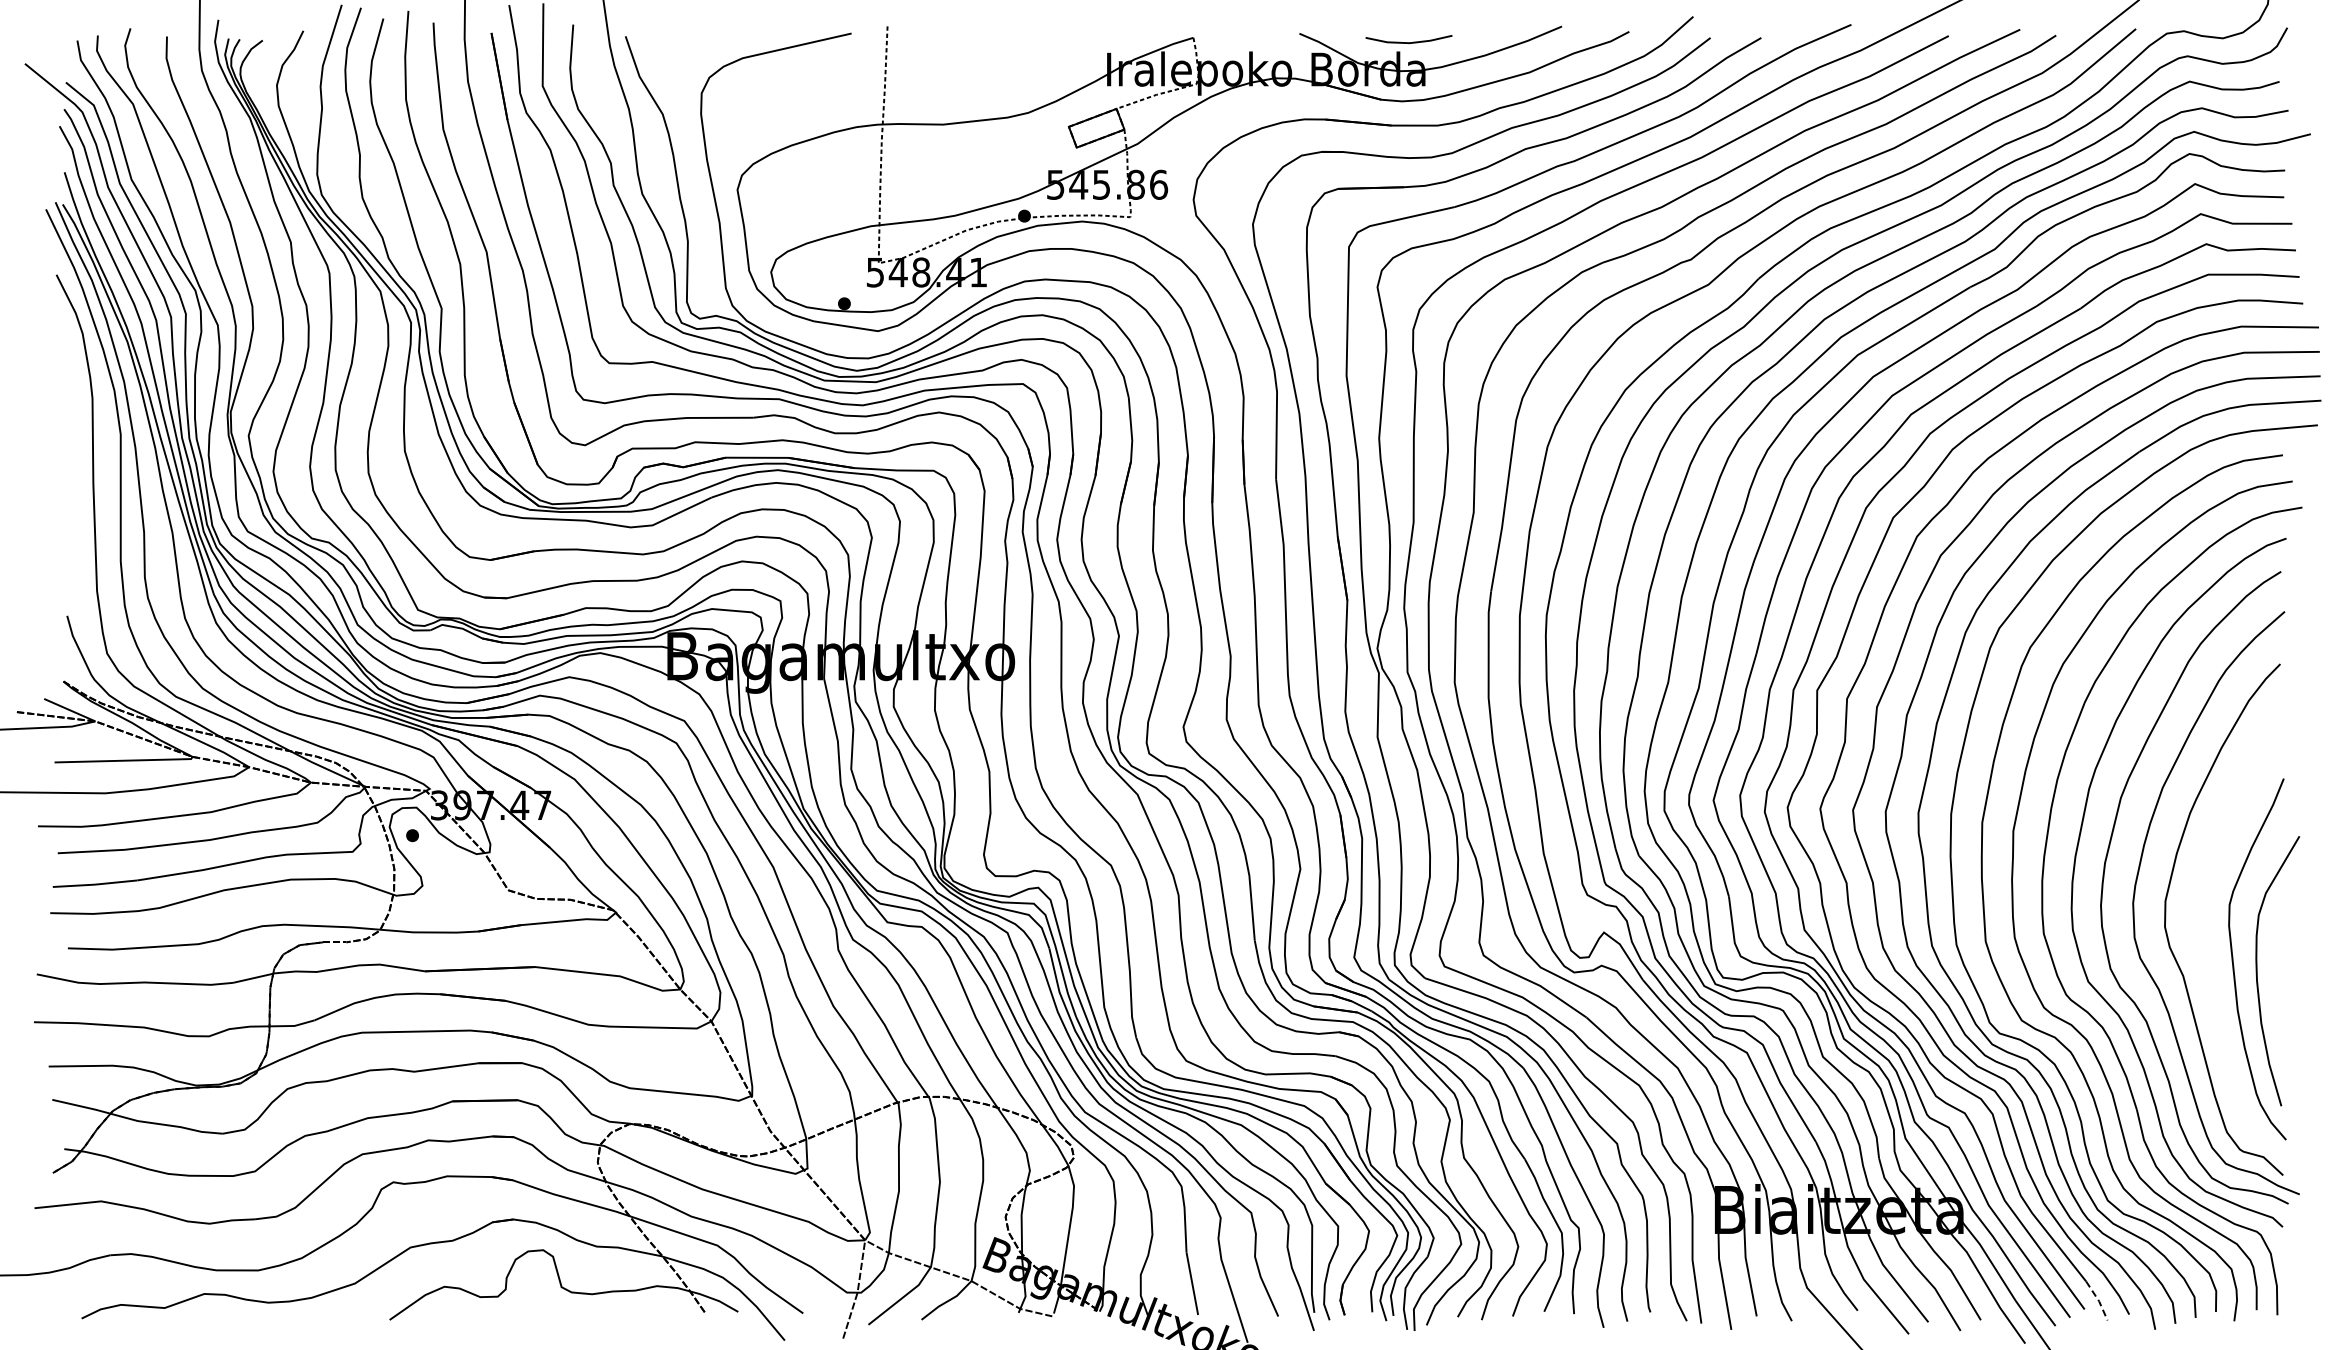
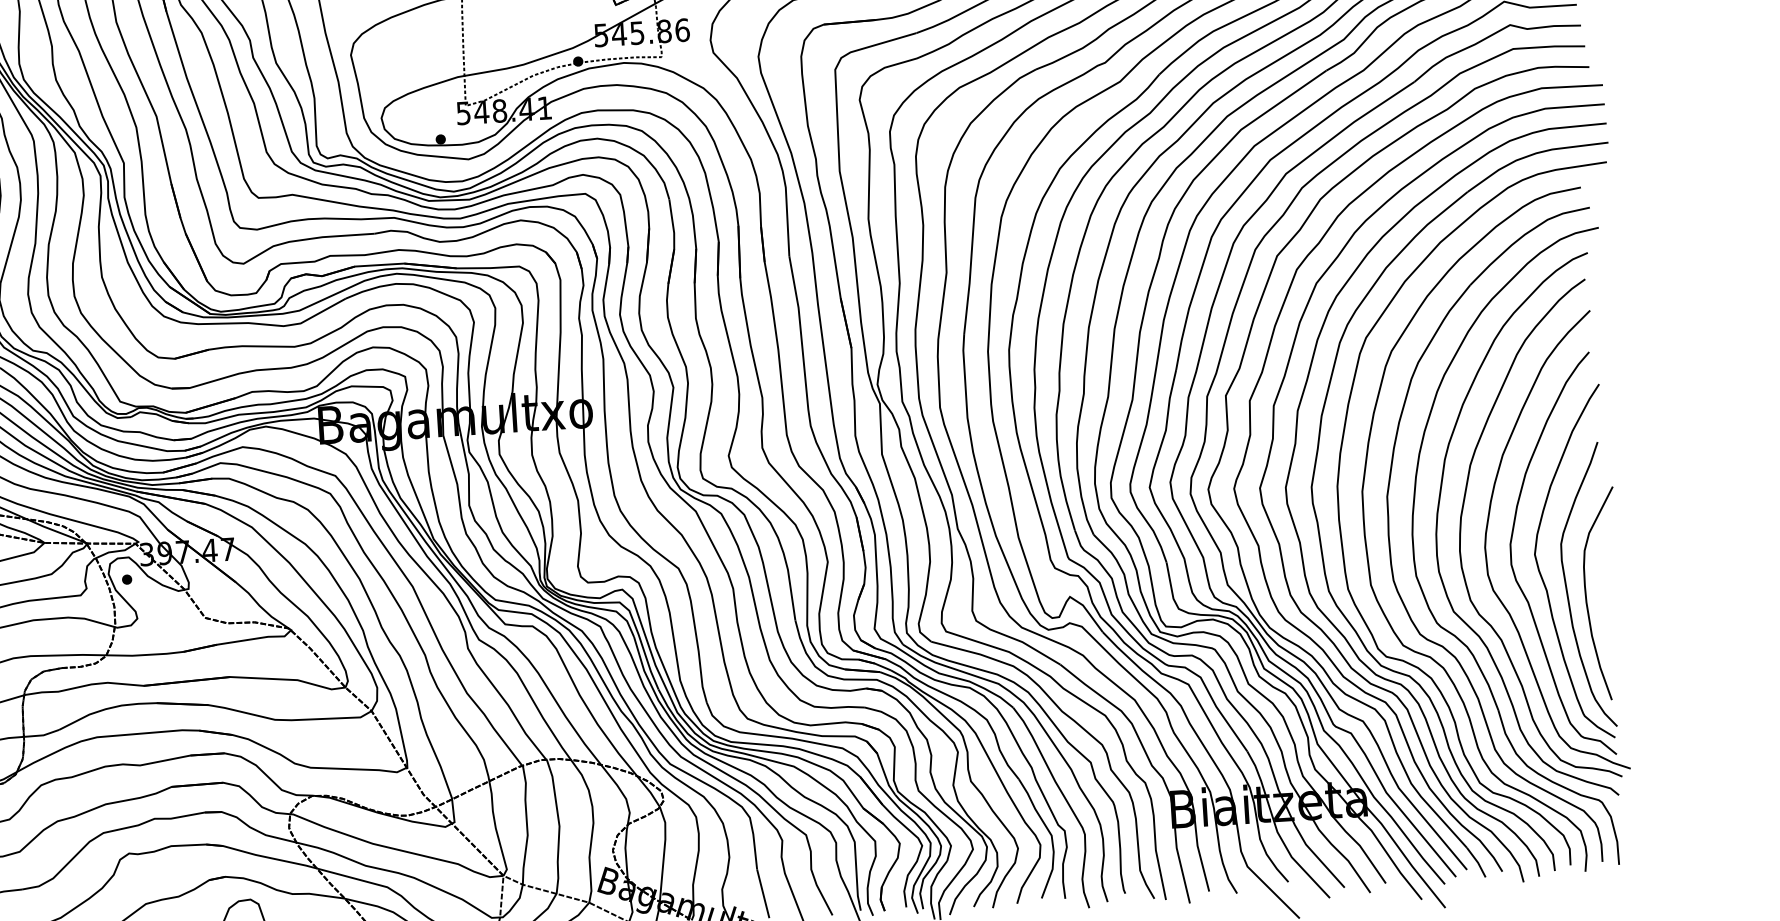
curve: (2202, 942) -> (1541, 575), added
line: (2098, 1300) -> (1477, 862), dashed -> solid

